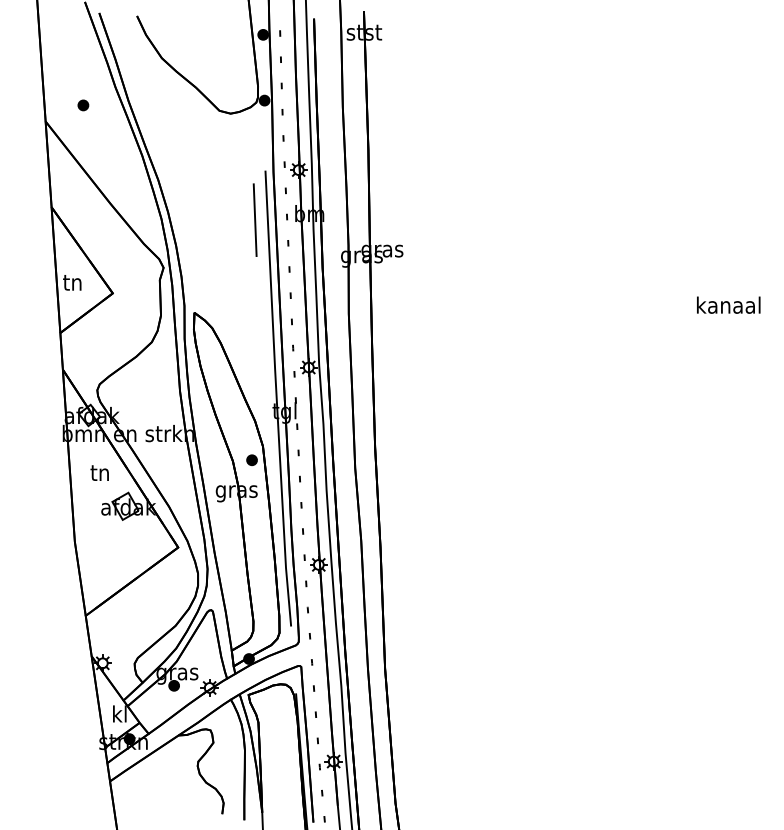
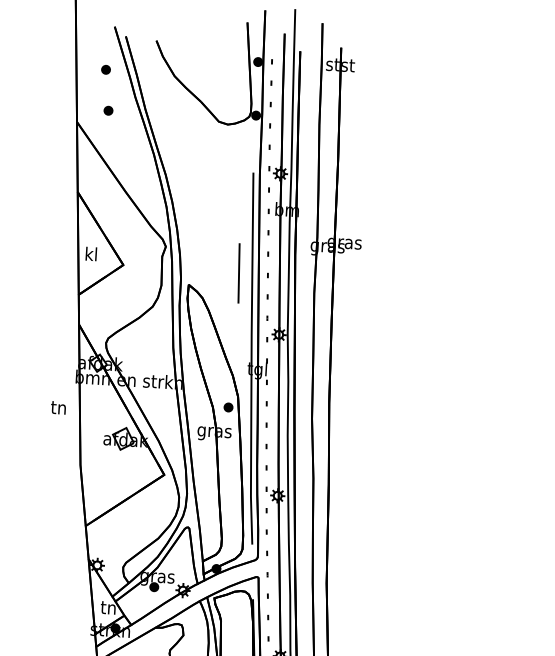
part: (77, 55) -> (106, 69), added
line: (254, 219) -> (238, 272), moved
text: (72, 281) -> (91, 253), tn -> kl
text: (99, 472) -> (58, 407), moved
text: (119, 713) -> (108, 607), kl -> tn

